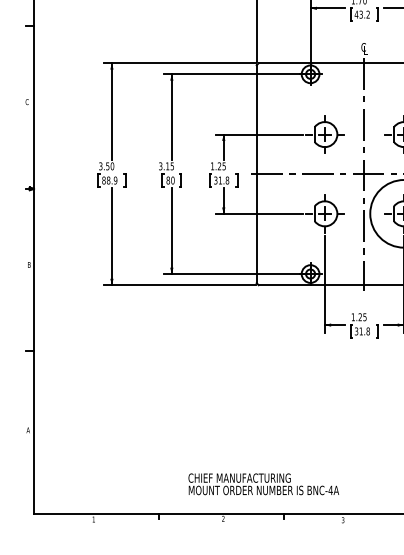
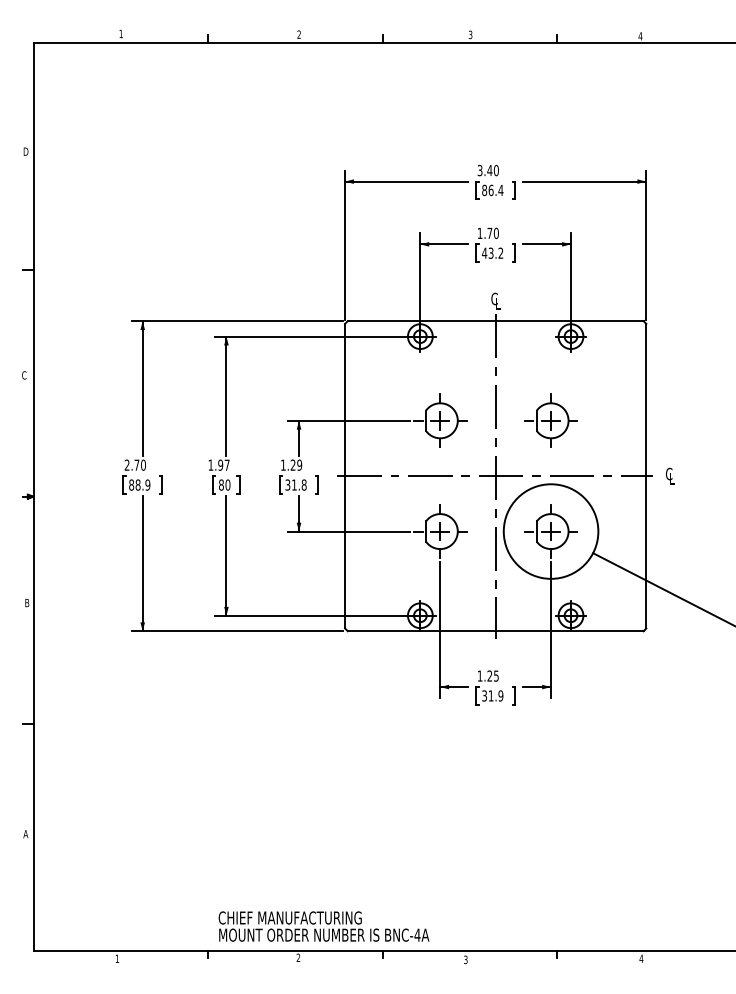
text: (103, 165) -> (131, 464), 3.50 -> 2.70
text: (166, 165) -> (218, 464), 3.15 -> 1.97
text: (224, 165) -> (299, 464), 1.25 -> 1.29
text: (367, 331) -> (500, 695), 31.8 -> 31.9
text: (263, 484) -> (323, 926), moved

